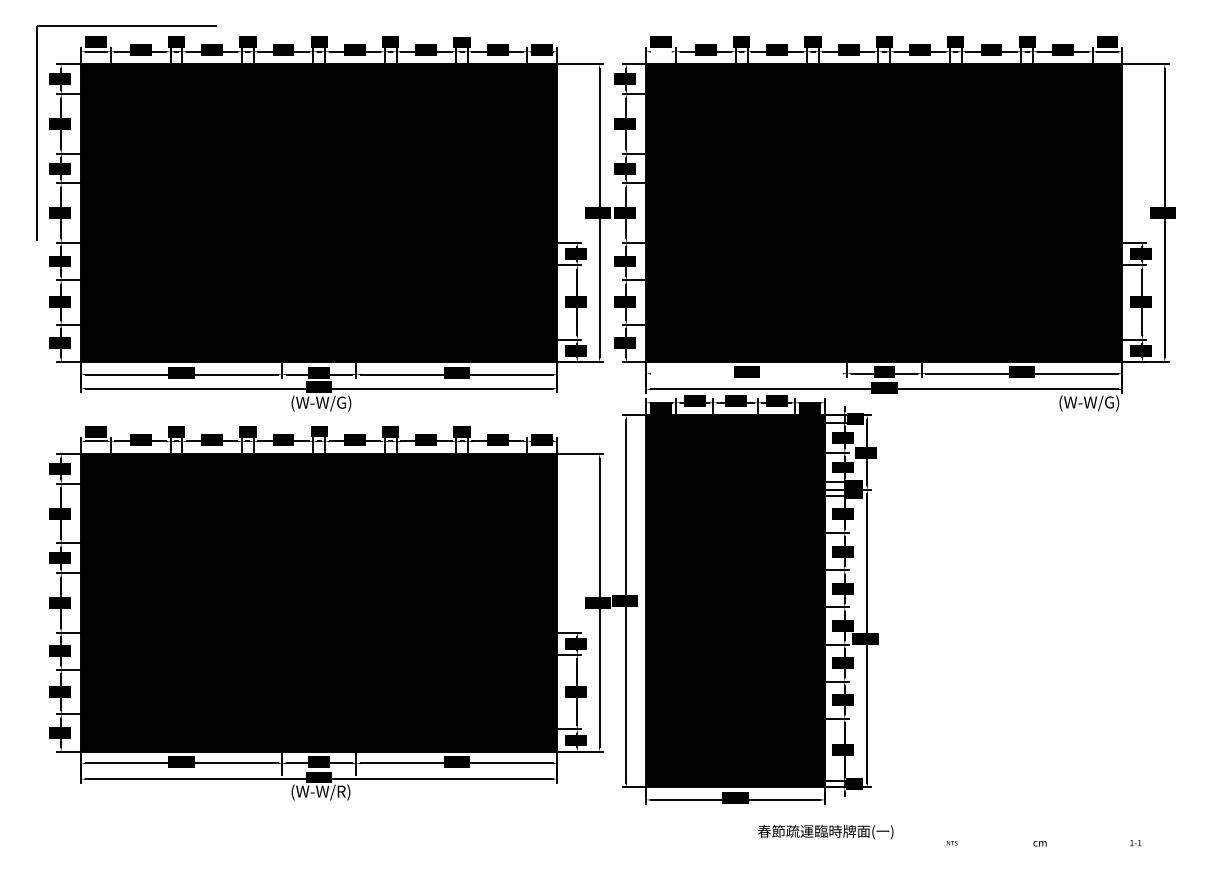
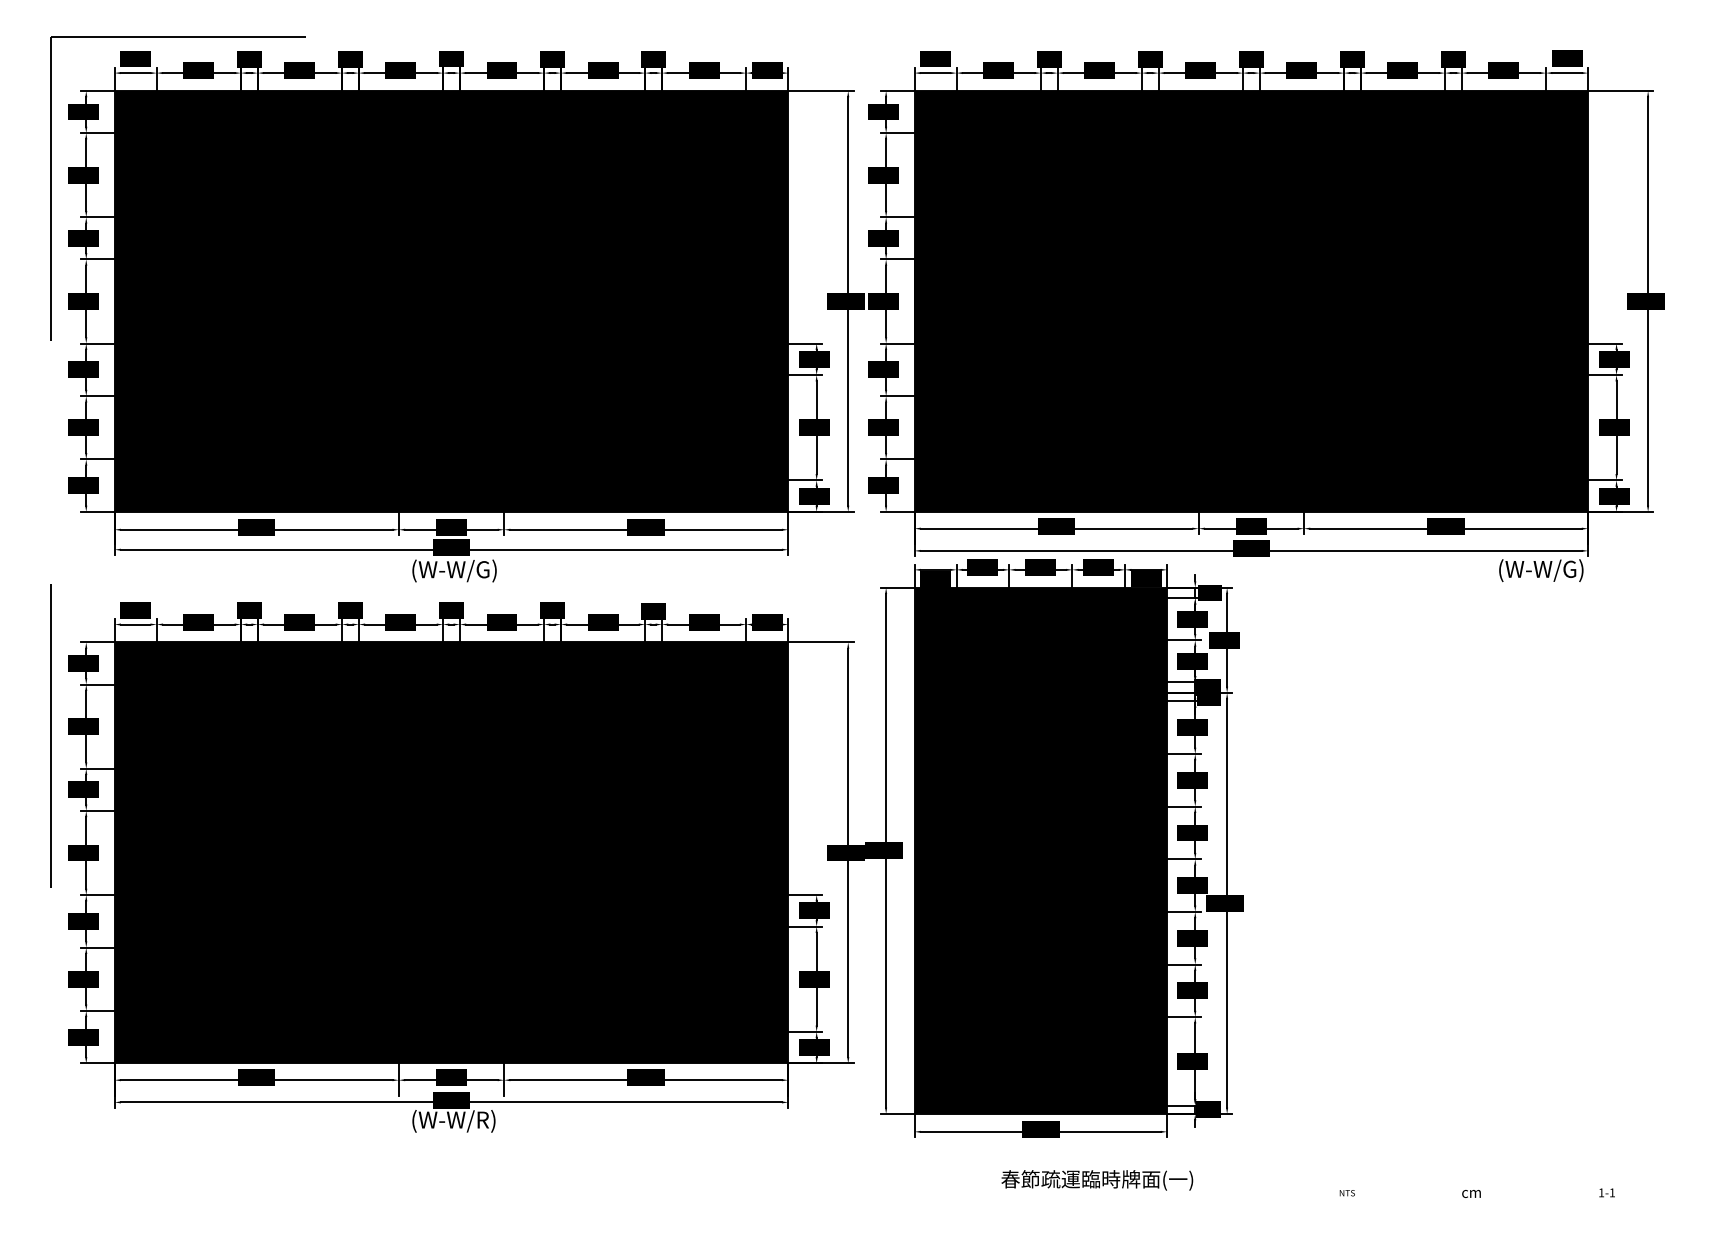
line: (661, 52) -> (935, 73), added
line: (746, 373) -> (1056, 528), added
line: (35, 519) -> (50, 735), added
text: (825, 832) -> (1097, 1180), moved

